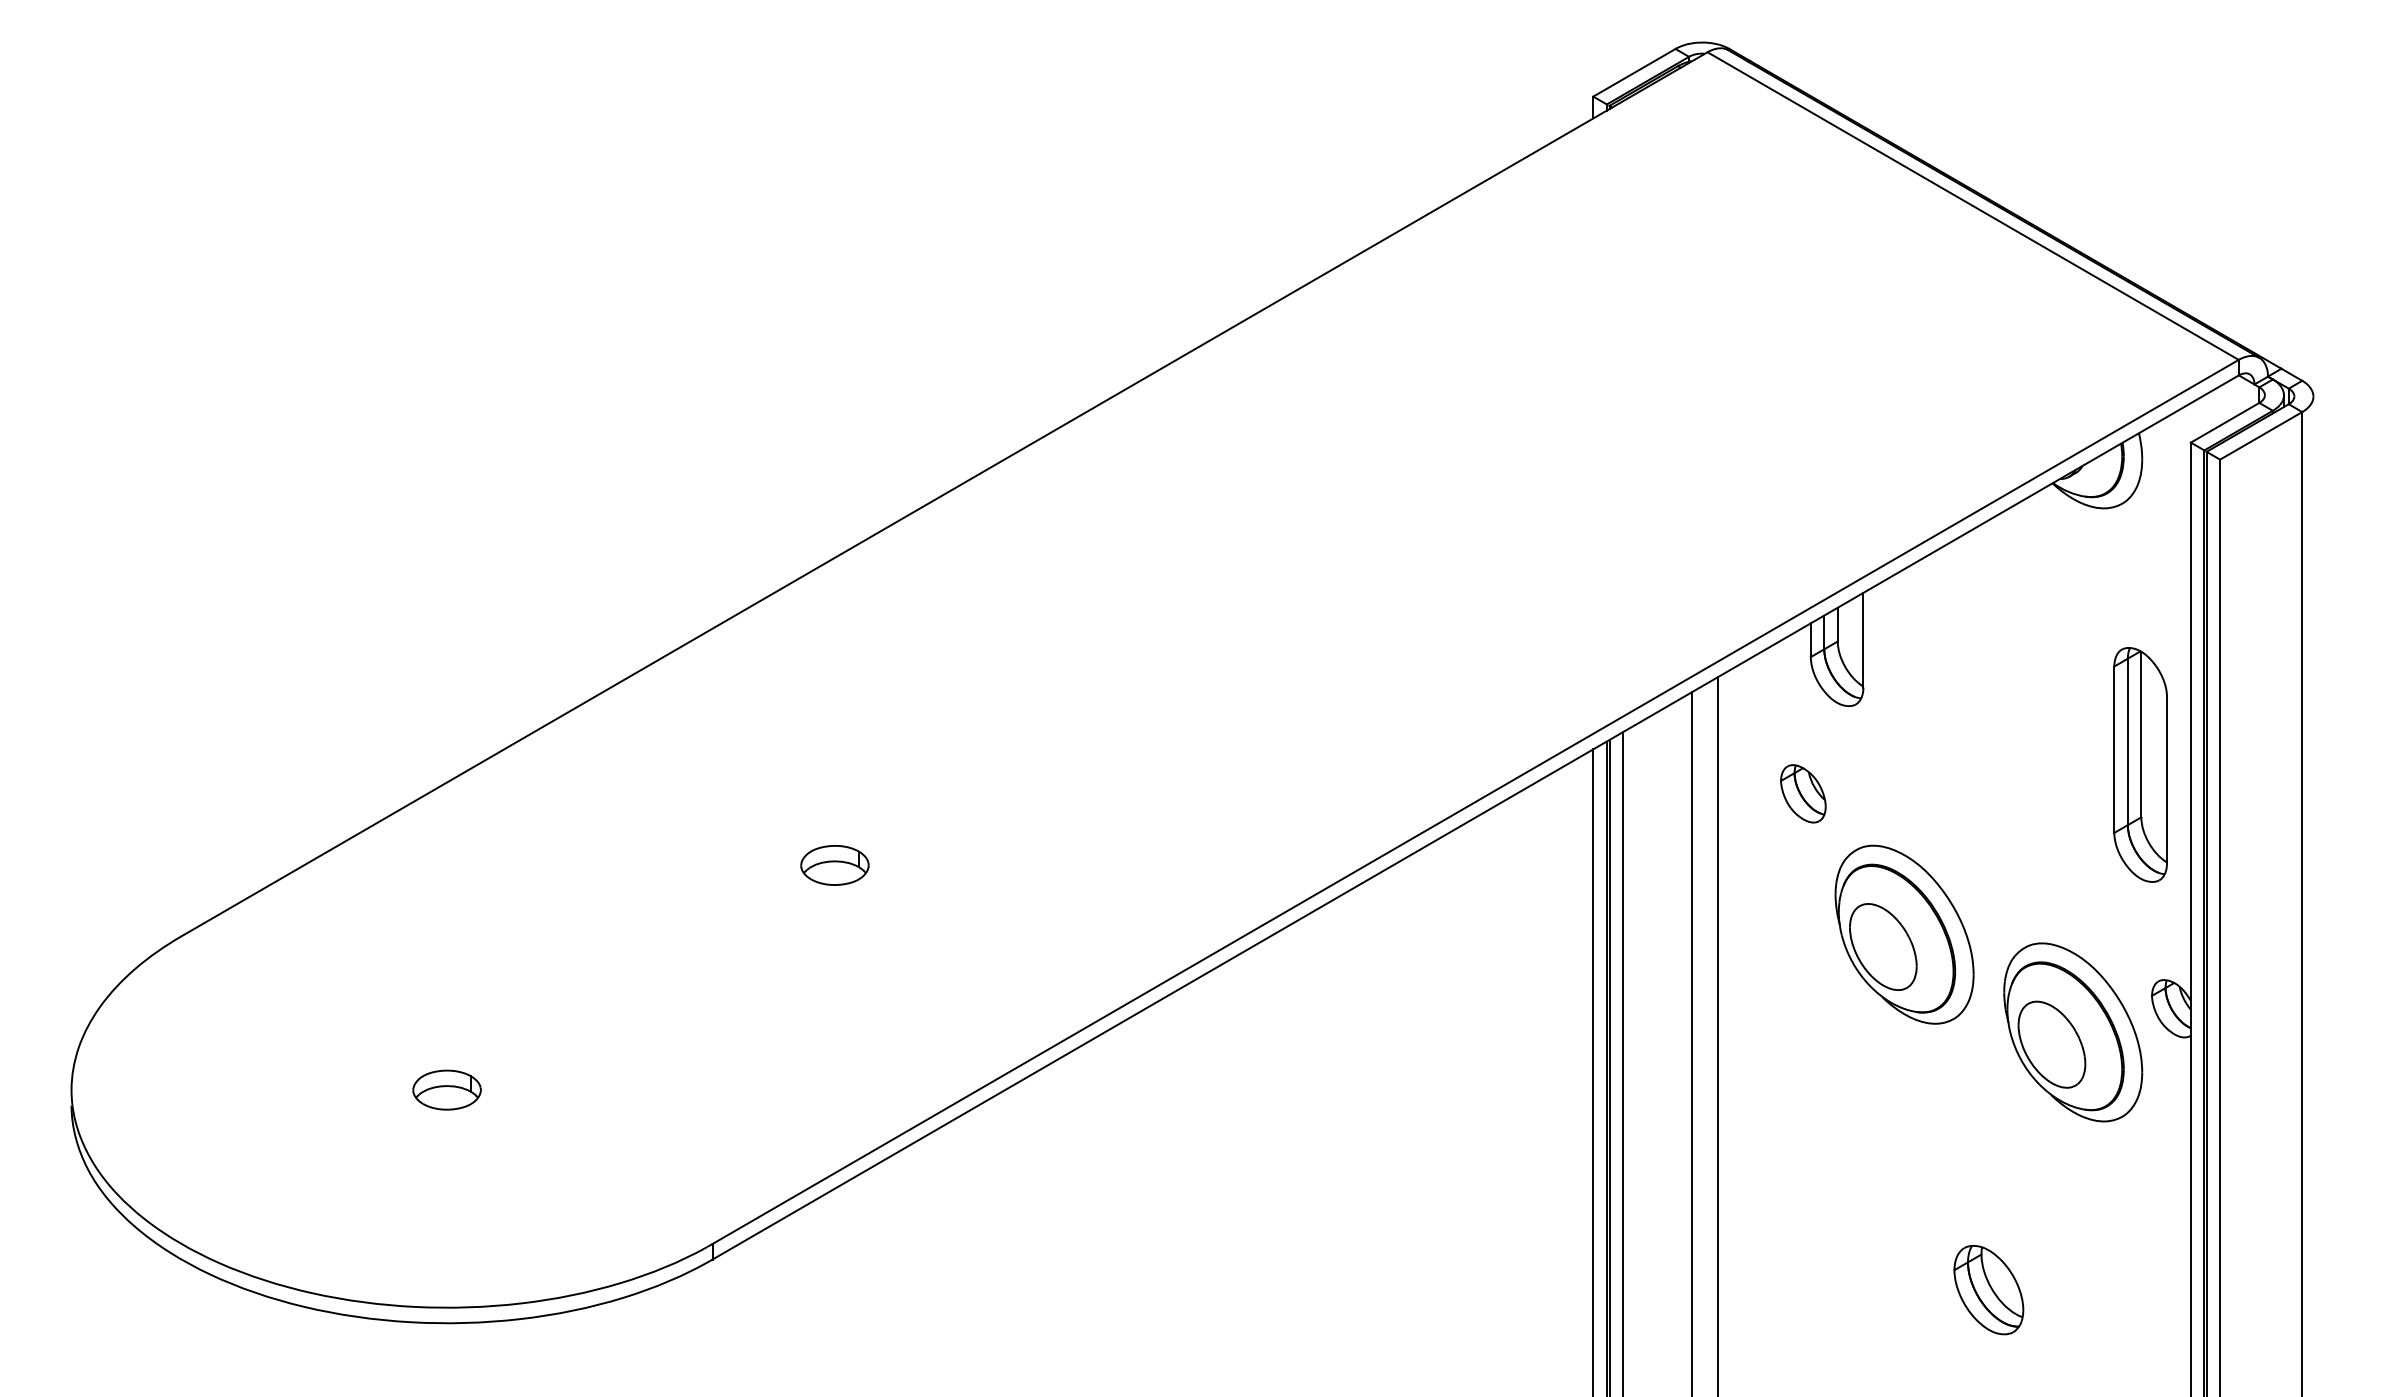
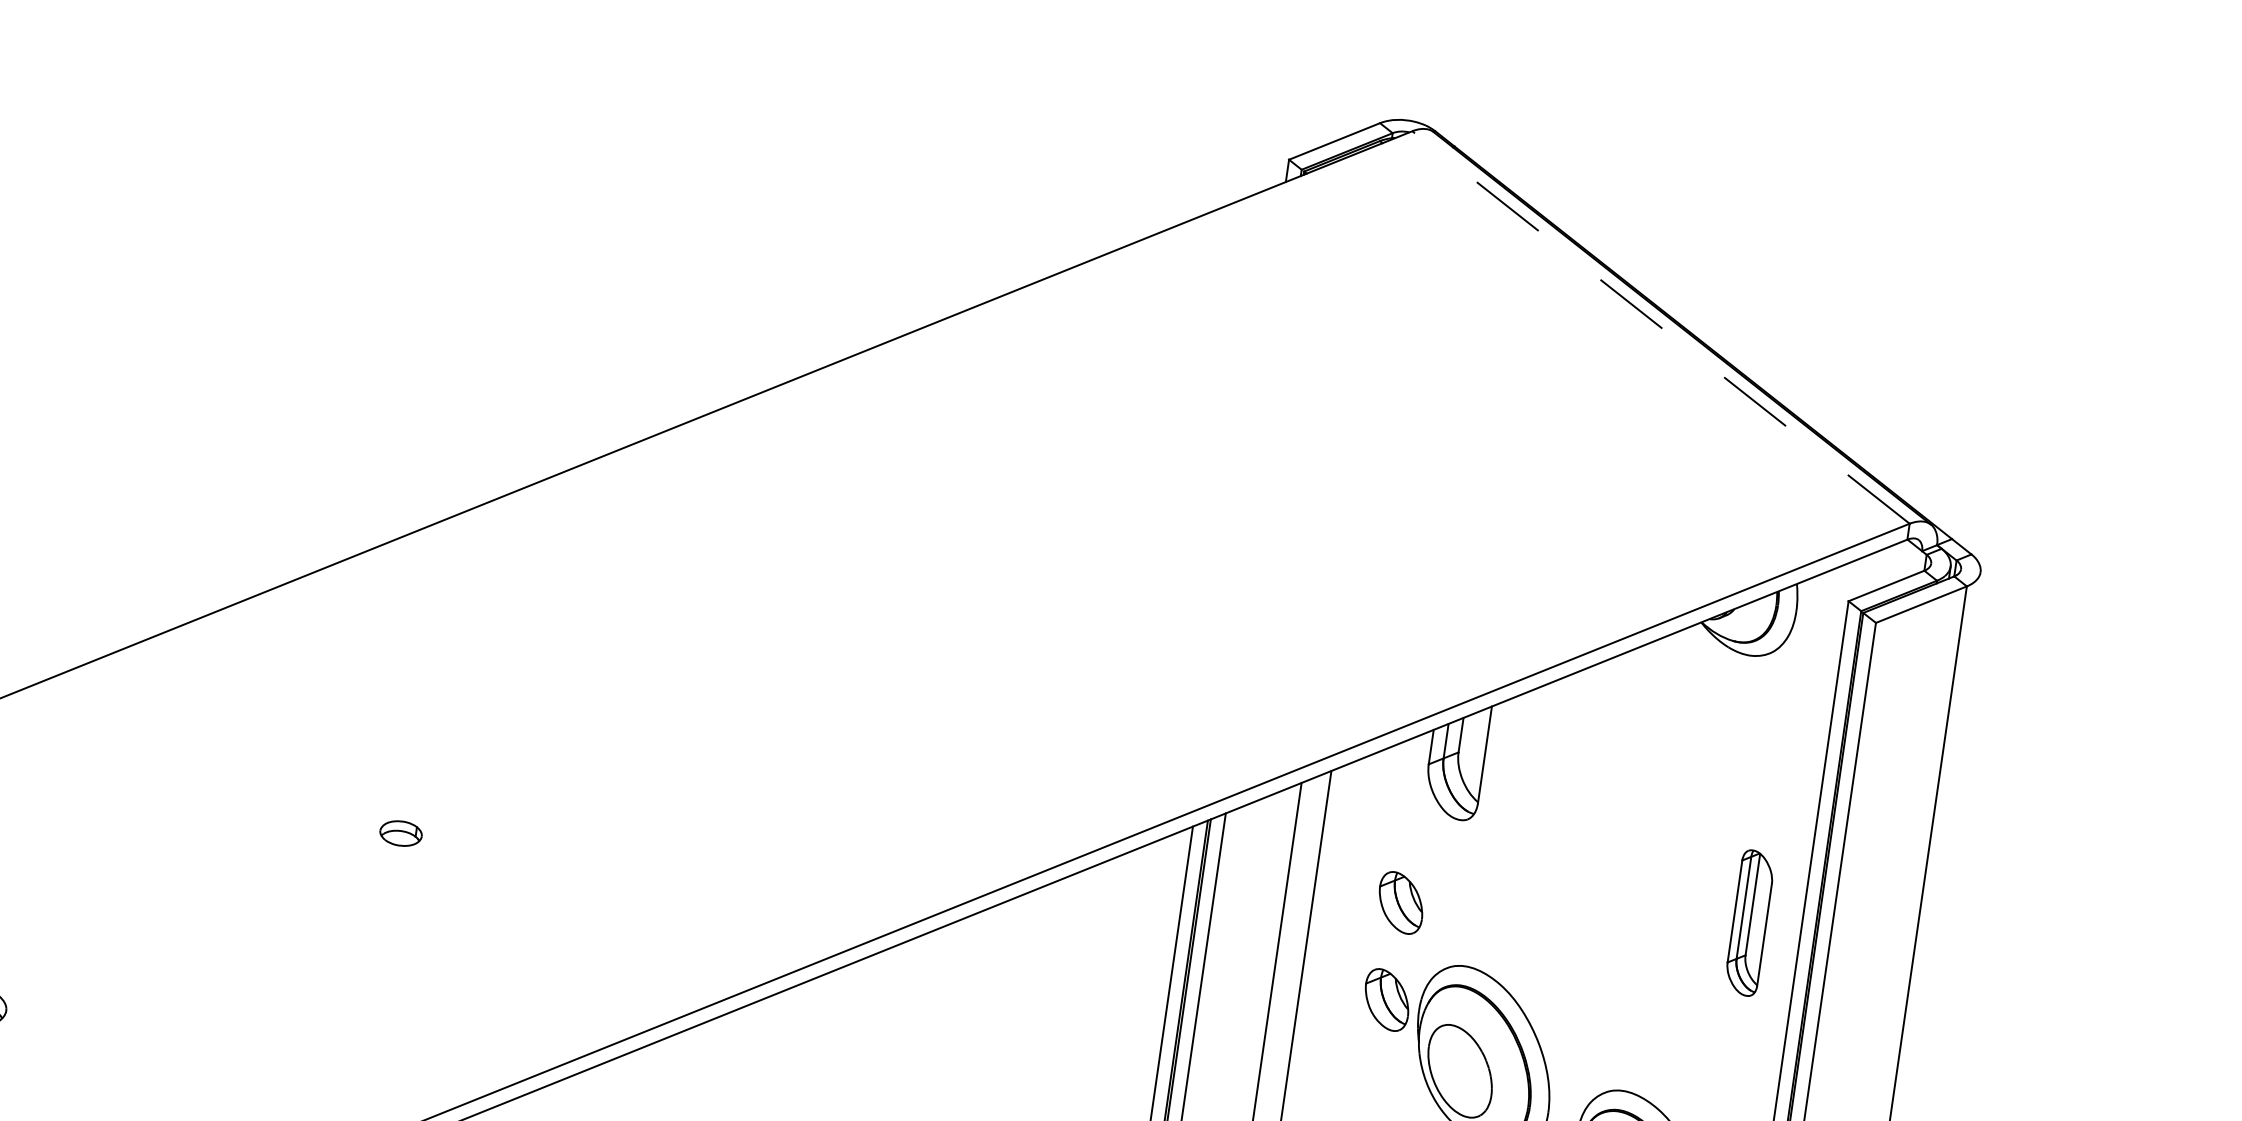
line: (1973, 206) -> (1661, 327), solid -> dashed
part: (2140, 764) -> (1749, 922), size x0.6
part: (834, 865) -> (400, 833), size x0.6
part: (1803, 888) -> (1387, 999), added

